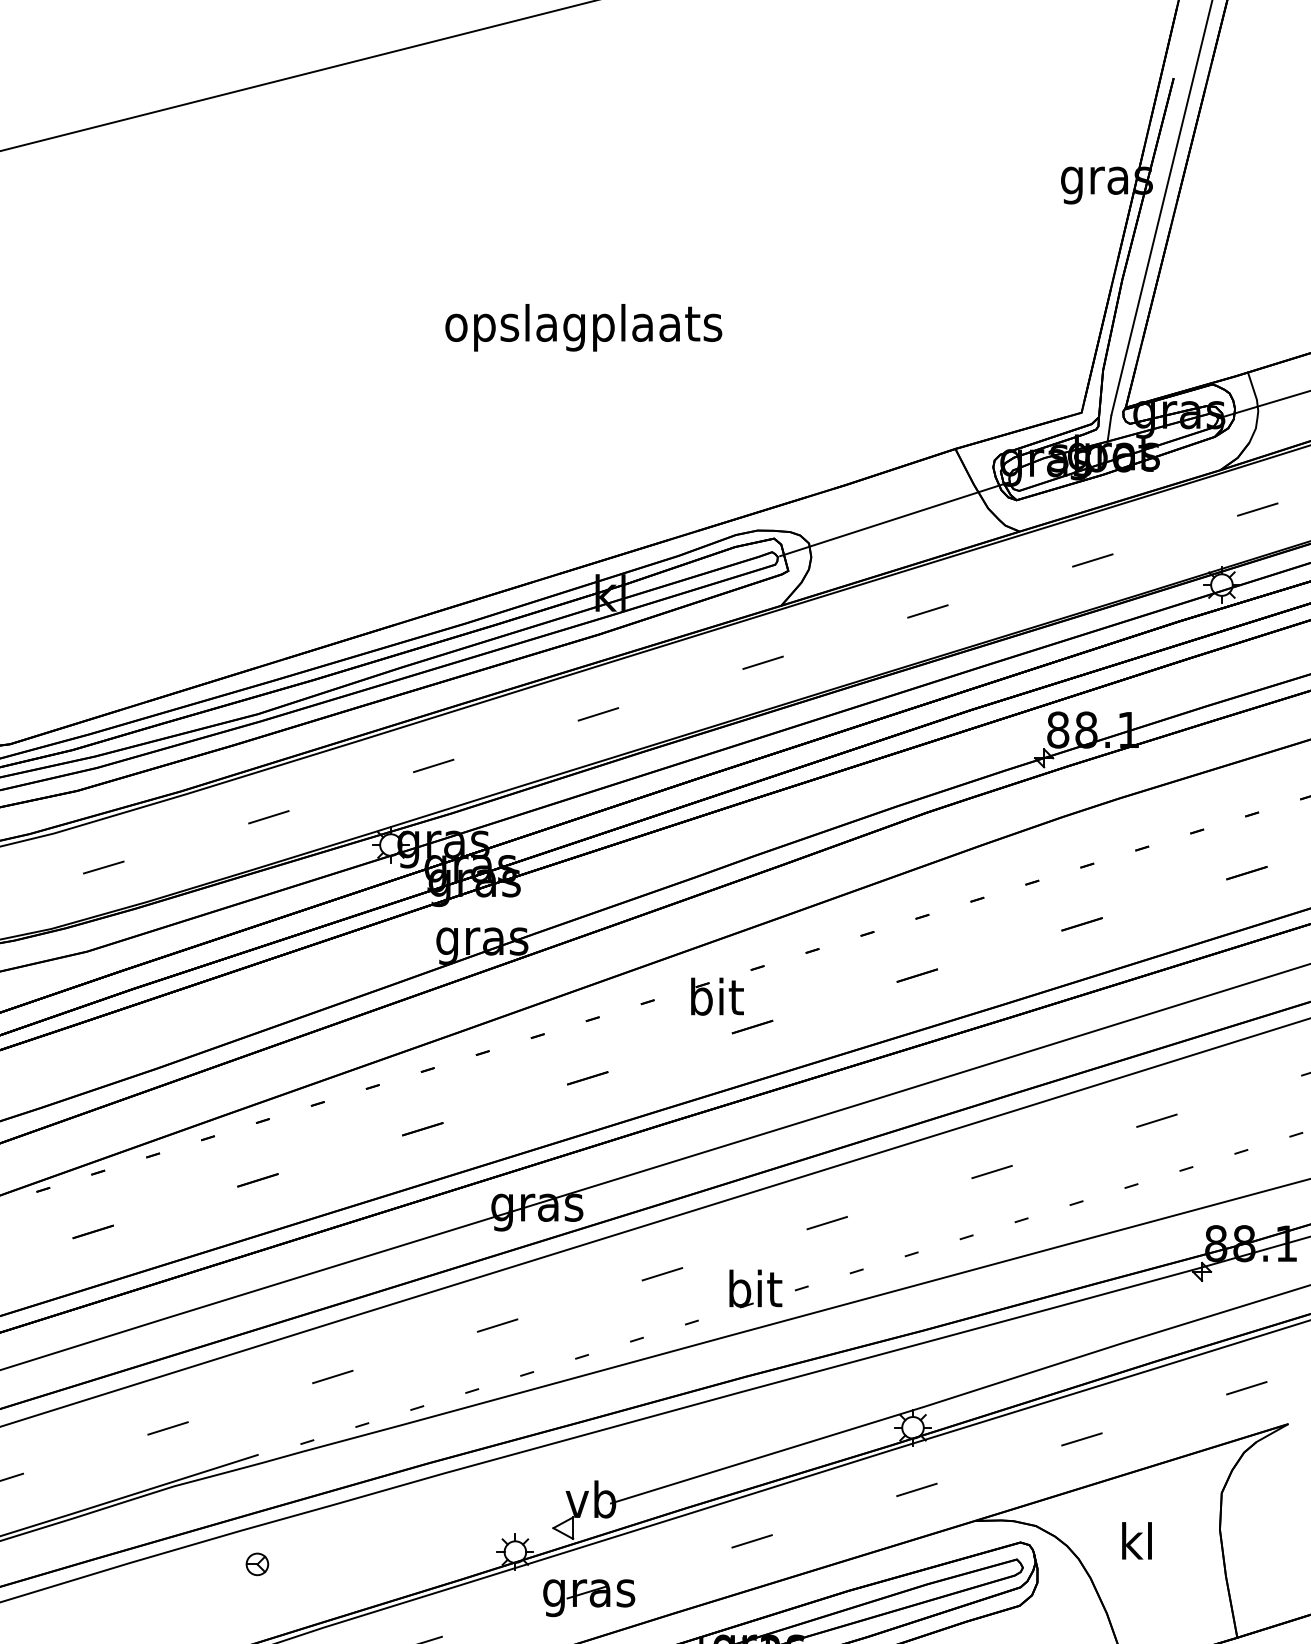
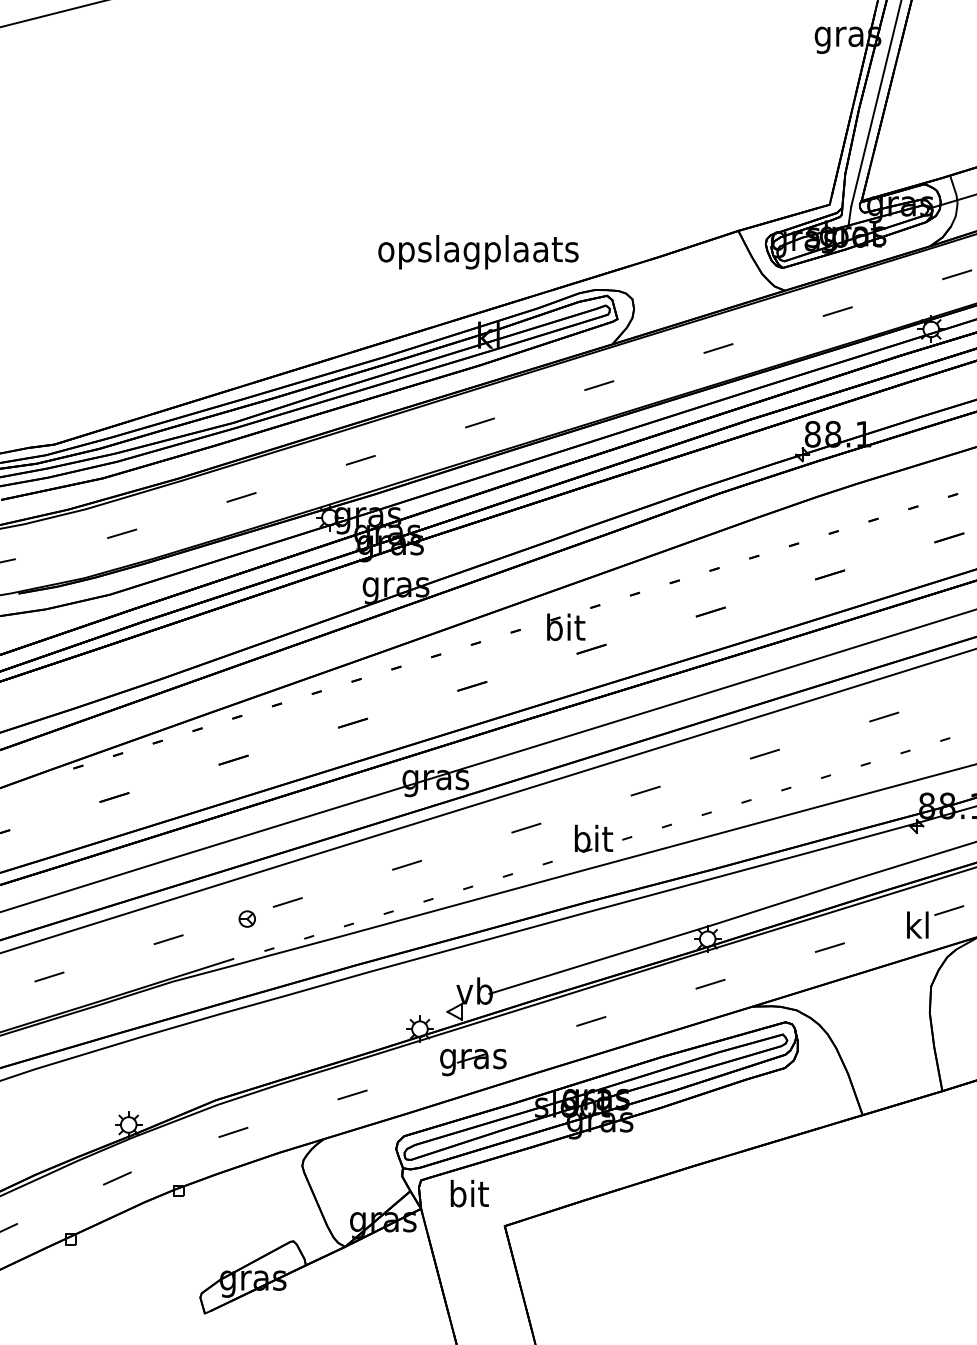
text: (583, 328) -> (478, 252), moved
line: (894, 518) -> (694, 281), removed
text: (1136, 1540) -> (917, 924), moved
part: (256, 1563) -> (246, 918), moved

